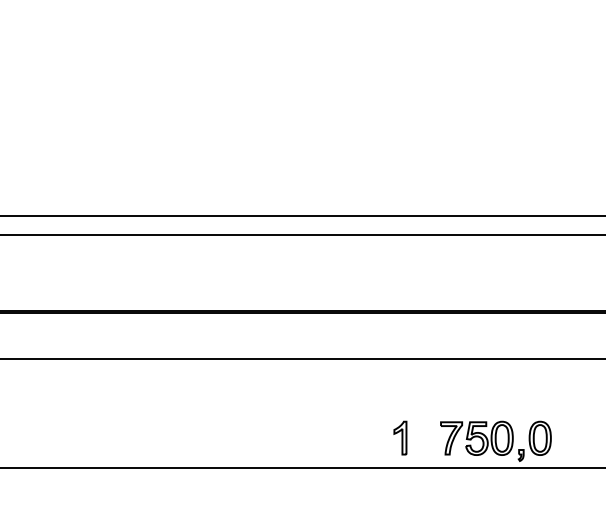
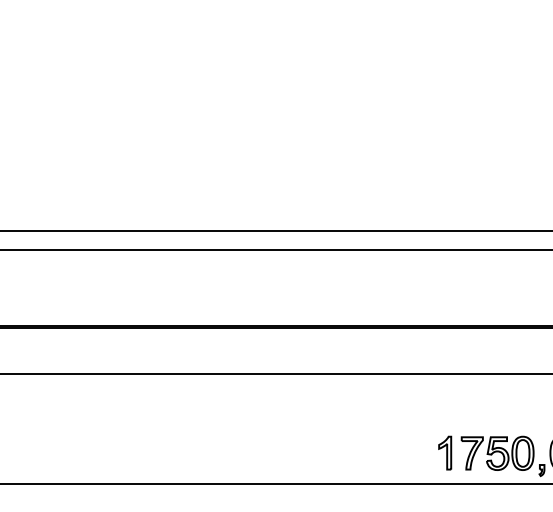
part: (400, 437) -> (445, 452), moved

